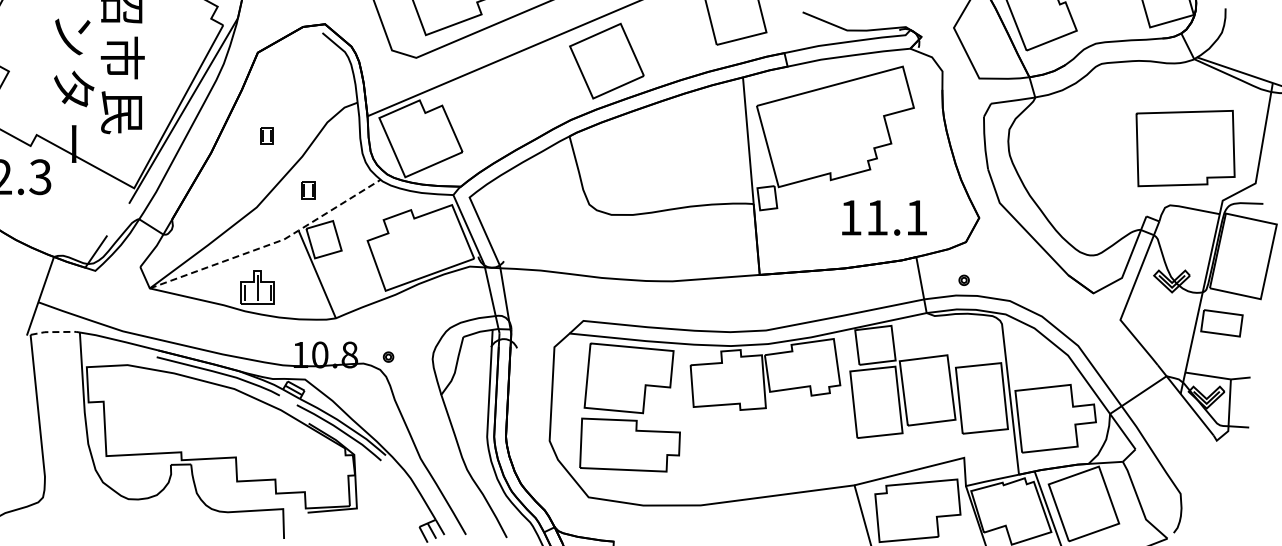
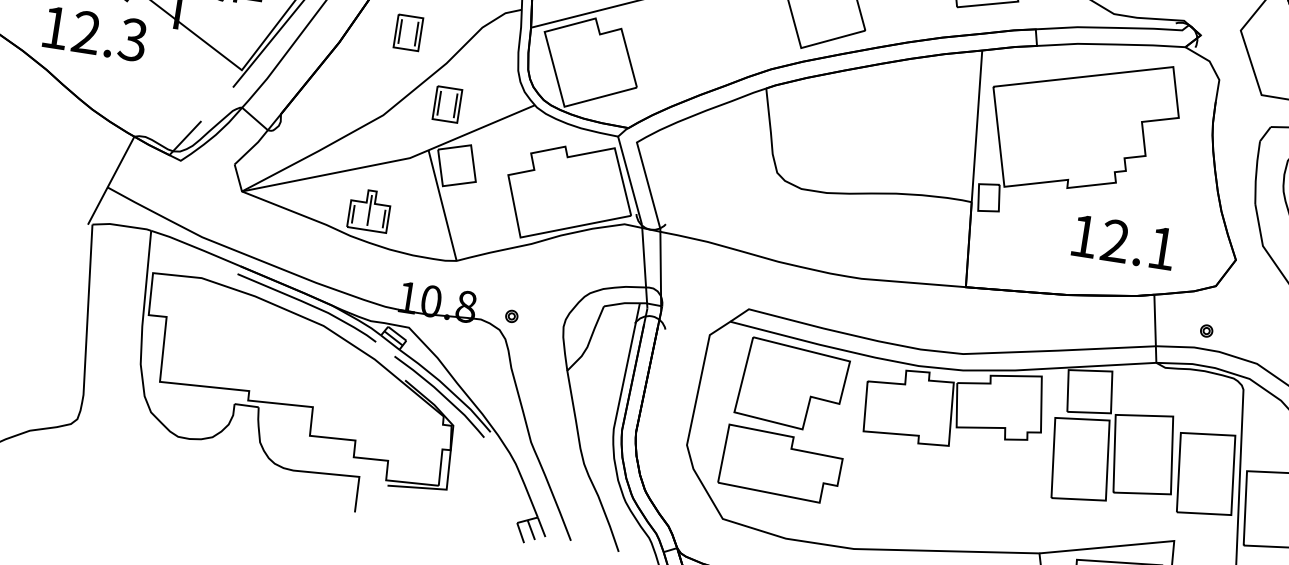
part: (266, 135) -> (408, 31), size x1.67
part: (308, 190) -> (447, 104), size x1.67
text: (877, 217) -> (1115, 240), 11.1 -> 12.1
line: (271, 244) -> (393, 161), dashed -> solid
line: (55, 332) -> (122, 226), dashed -> solid

